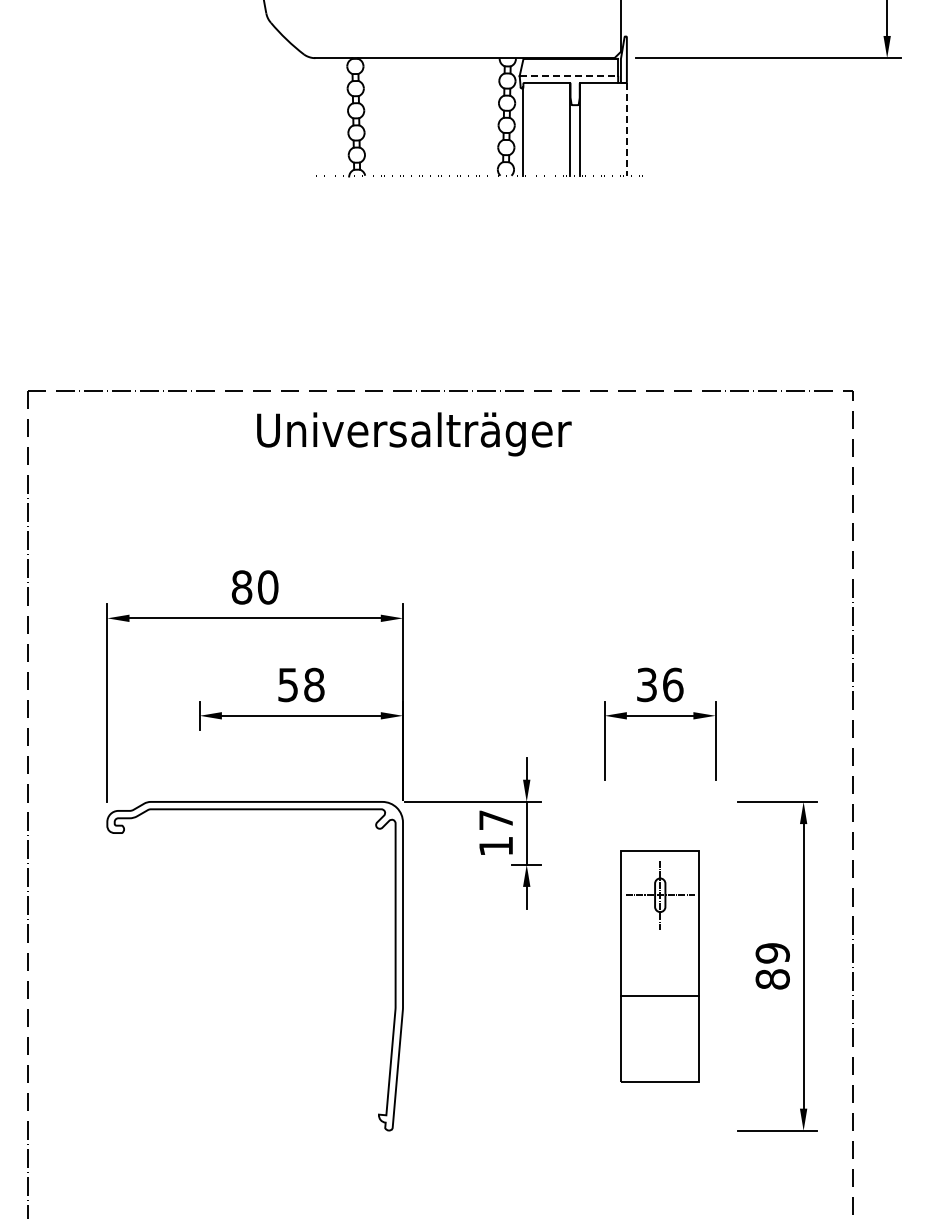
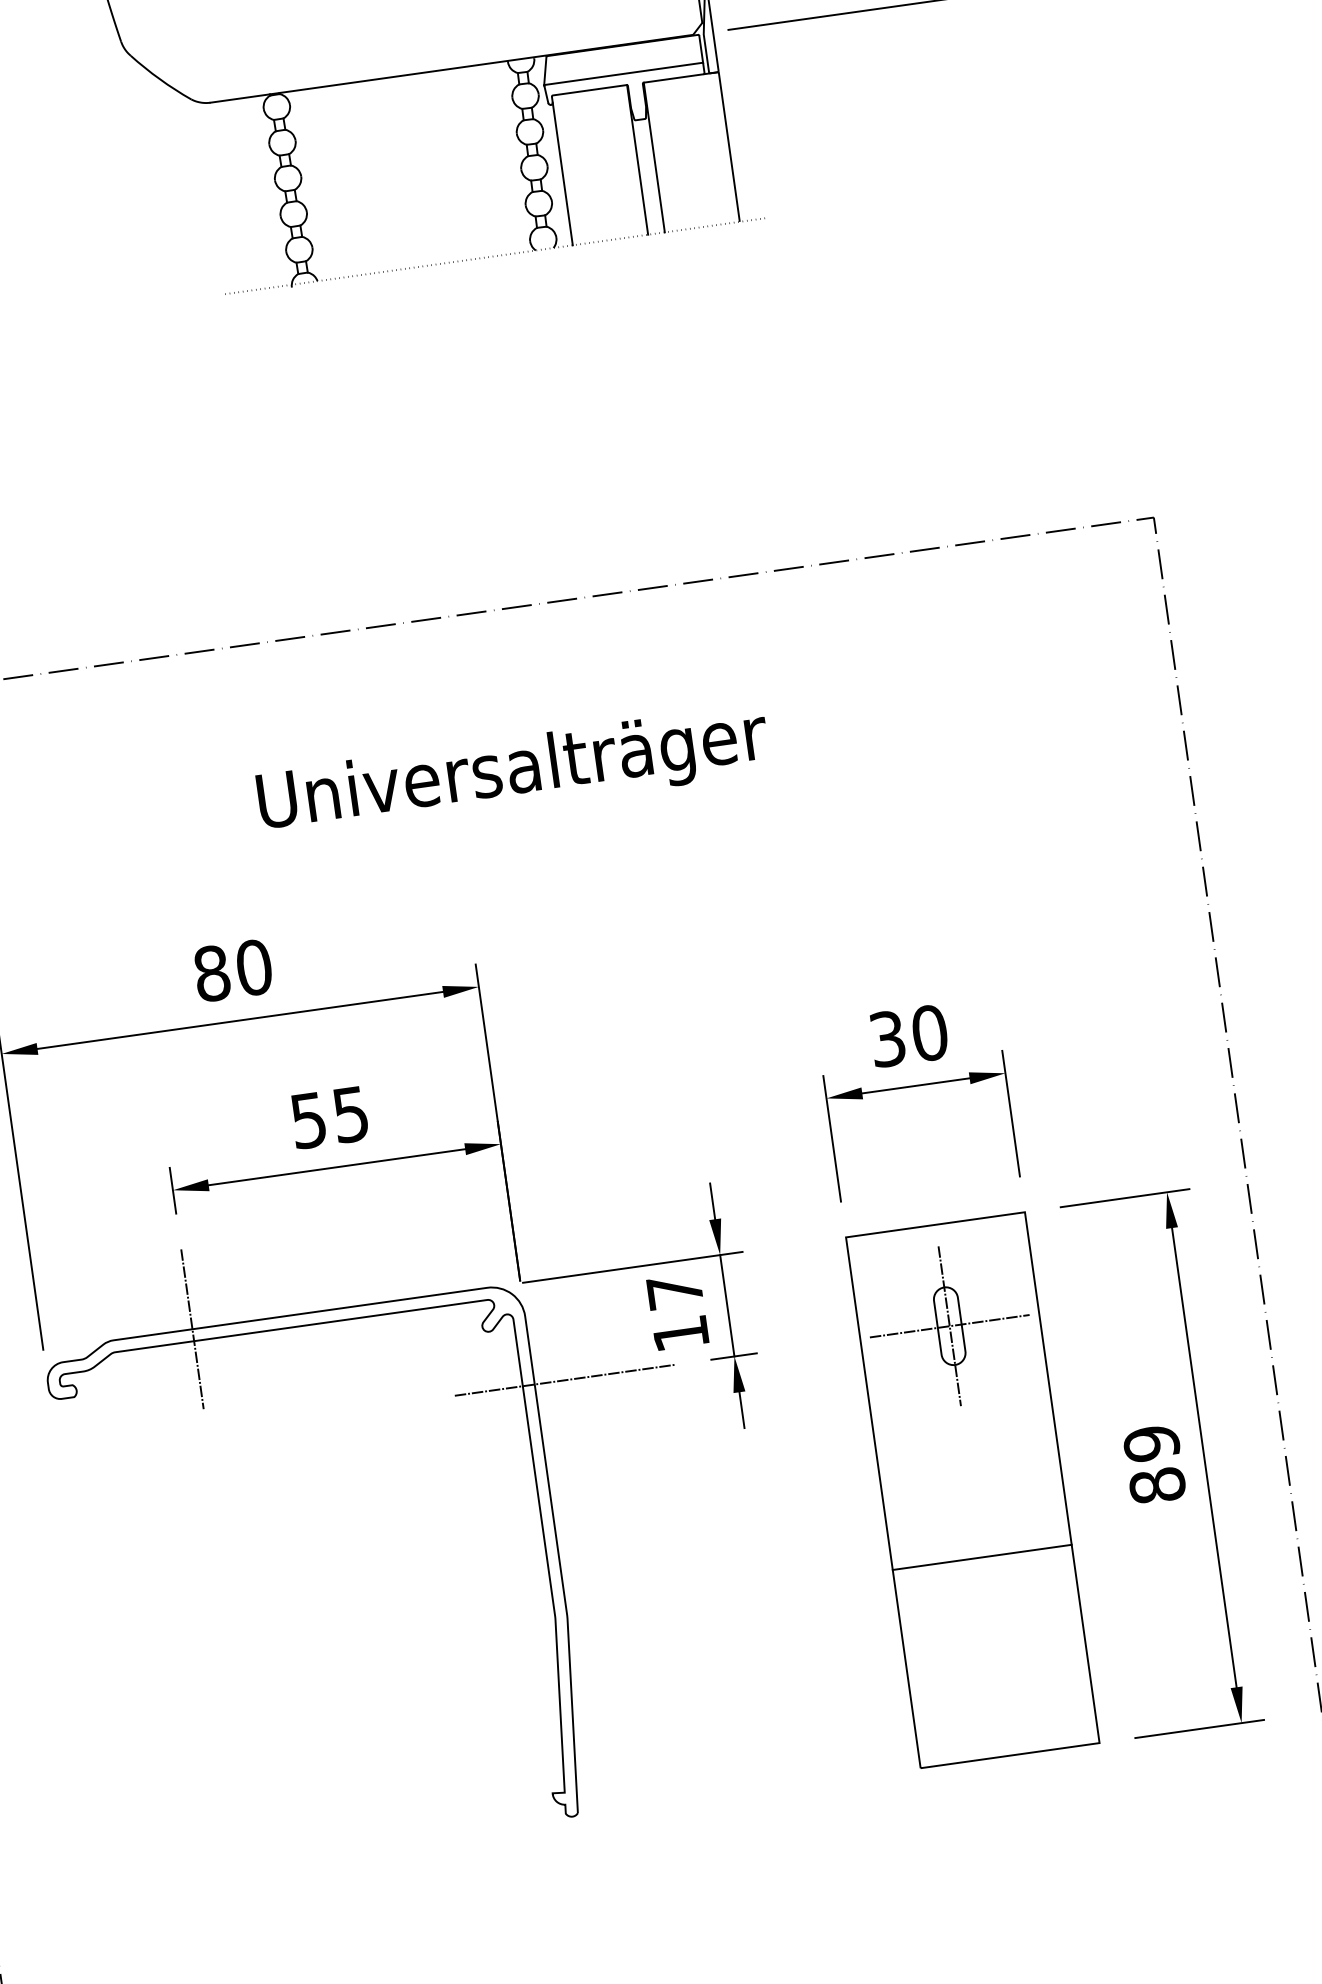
line: (569, 75) -> (624, 73), dashed -> solid
line: (626, 129) -> (728, 147), dashed -> solid
text: (414, 434) -> (513, 773), moved
text: (314, 684) -> (351, 1113), 58 -> 55
text: (672, 684) -> (928, 1032), 36 -> 30
line: (199, 801) -> (192, 1328), added
line: (421, 864) -> (564, 1379), added
part: (660, 966) -> (973, 1490), size x1.43

